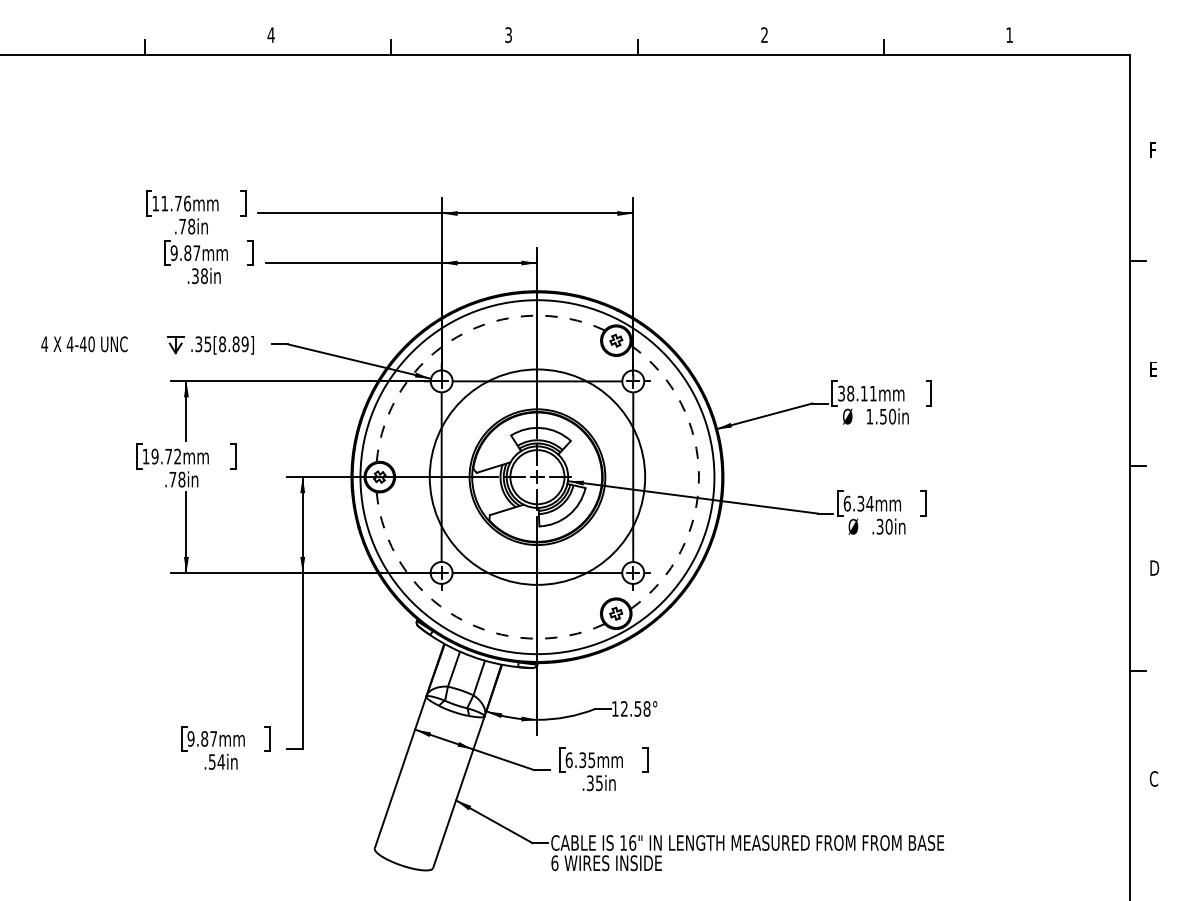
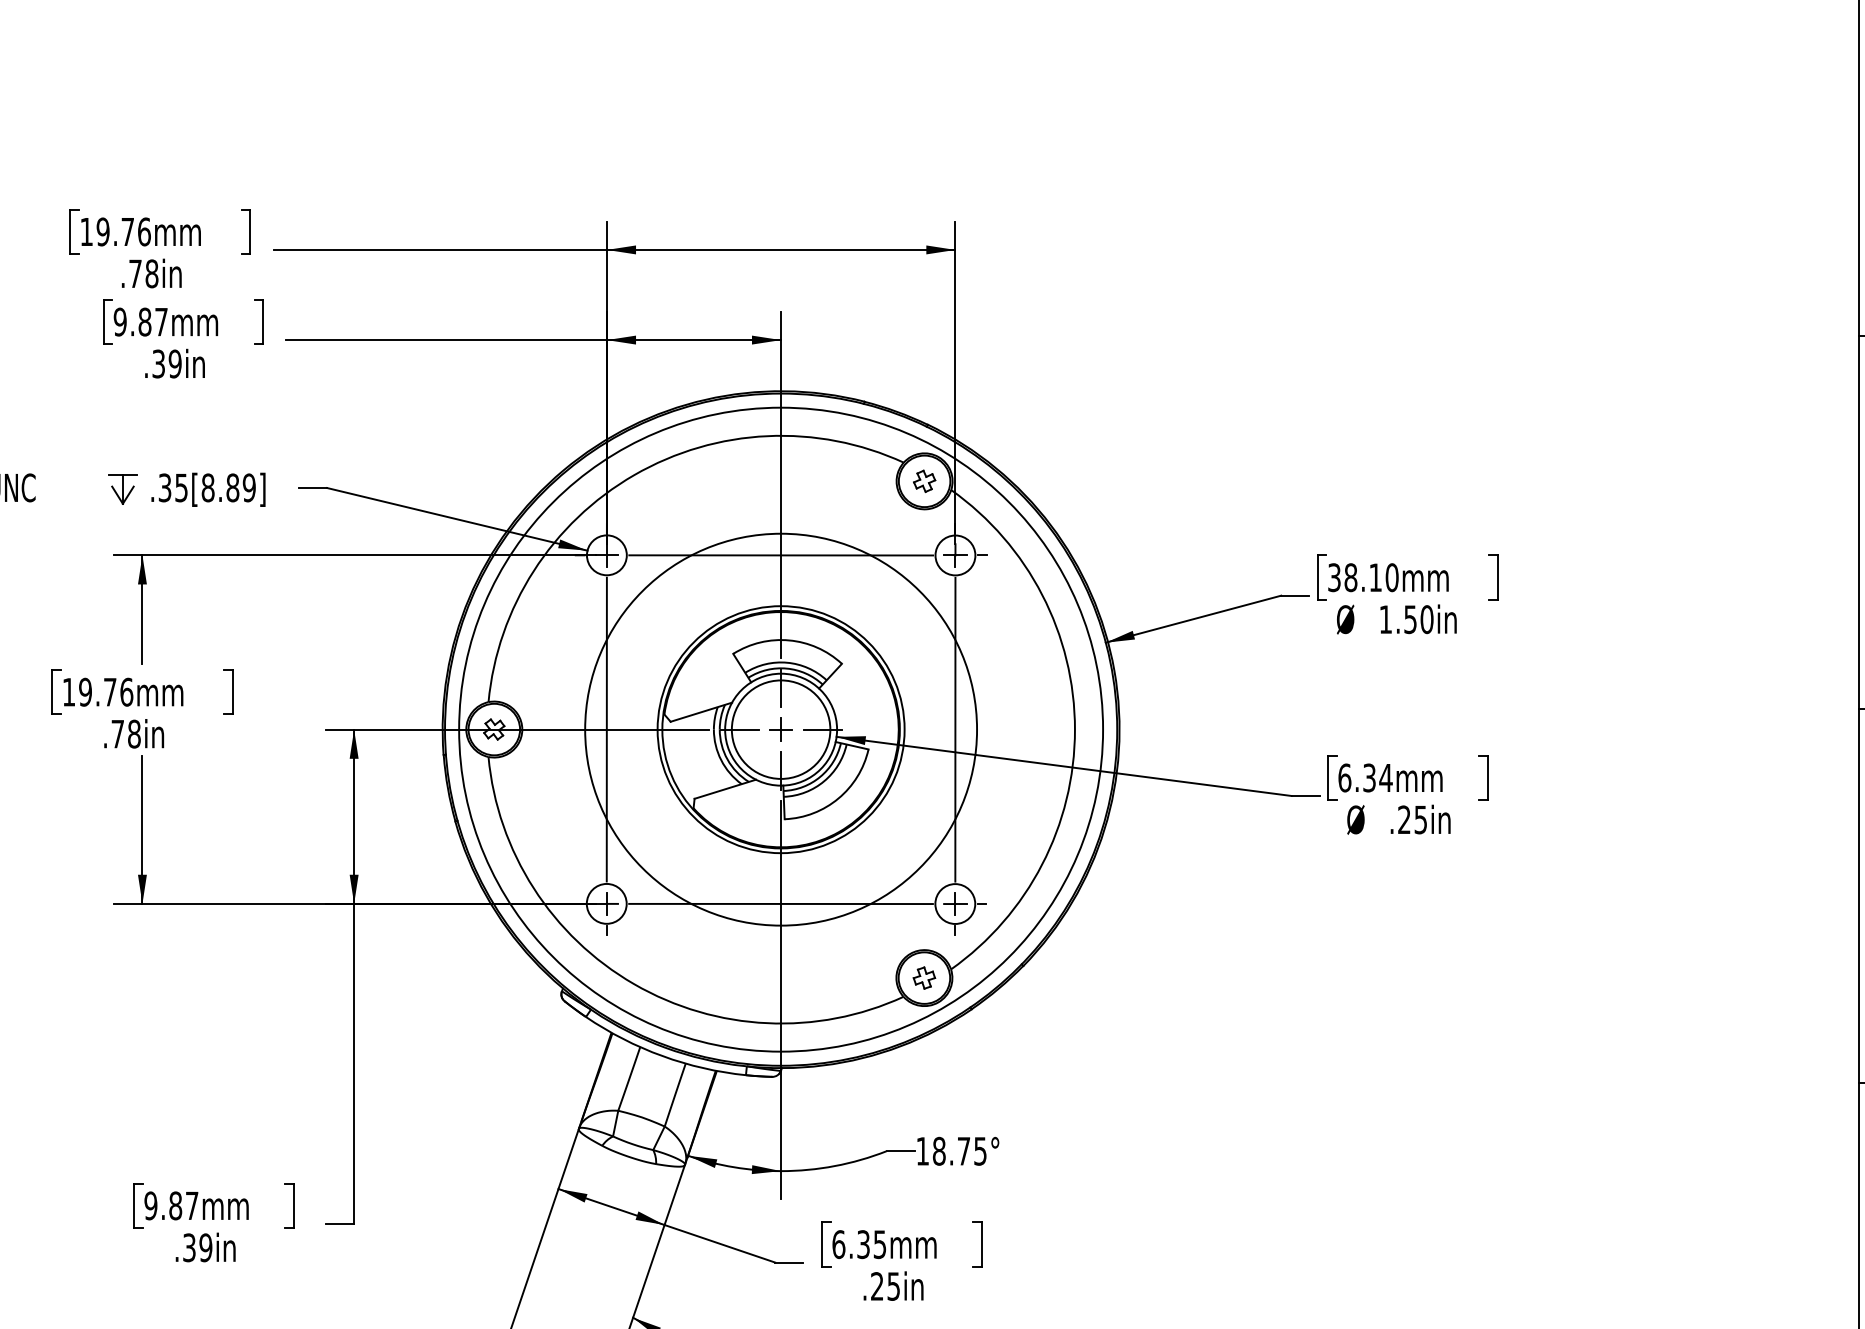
text: (164, 203) -> (102, 231), 11.76mm -> 19.76mm
text: (203, 276) -> (173, 364), .38in -> .39in
arc: (456, 337) -> (633, 475), dashed -> solid
text: (872, 393) -> (1390, 577), 38.11mm -> 38.10mm
text: (177, 456) -> (126, 692), 19.72mm -> 19.76mm
arc: (698, 477) -> (1074, 730), dashed -> solid
text: (884, 526) -> (1412, 819), .30in -> .25in
arc: (456, 617) -> (633, 984), dashed -> solid
text: (635, 708) -> (959, 1150), 12.58° -> 18.75°
text: (216, 761) -> (197, 1246), .54in -> .39in
text: (590, 783) -> (877, 1286), .35in -> .25in

